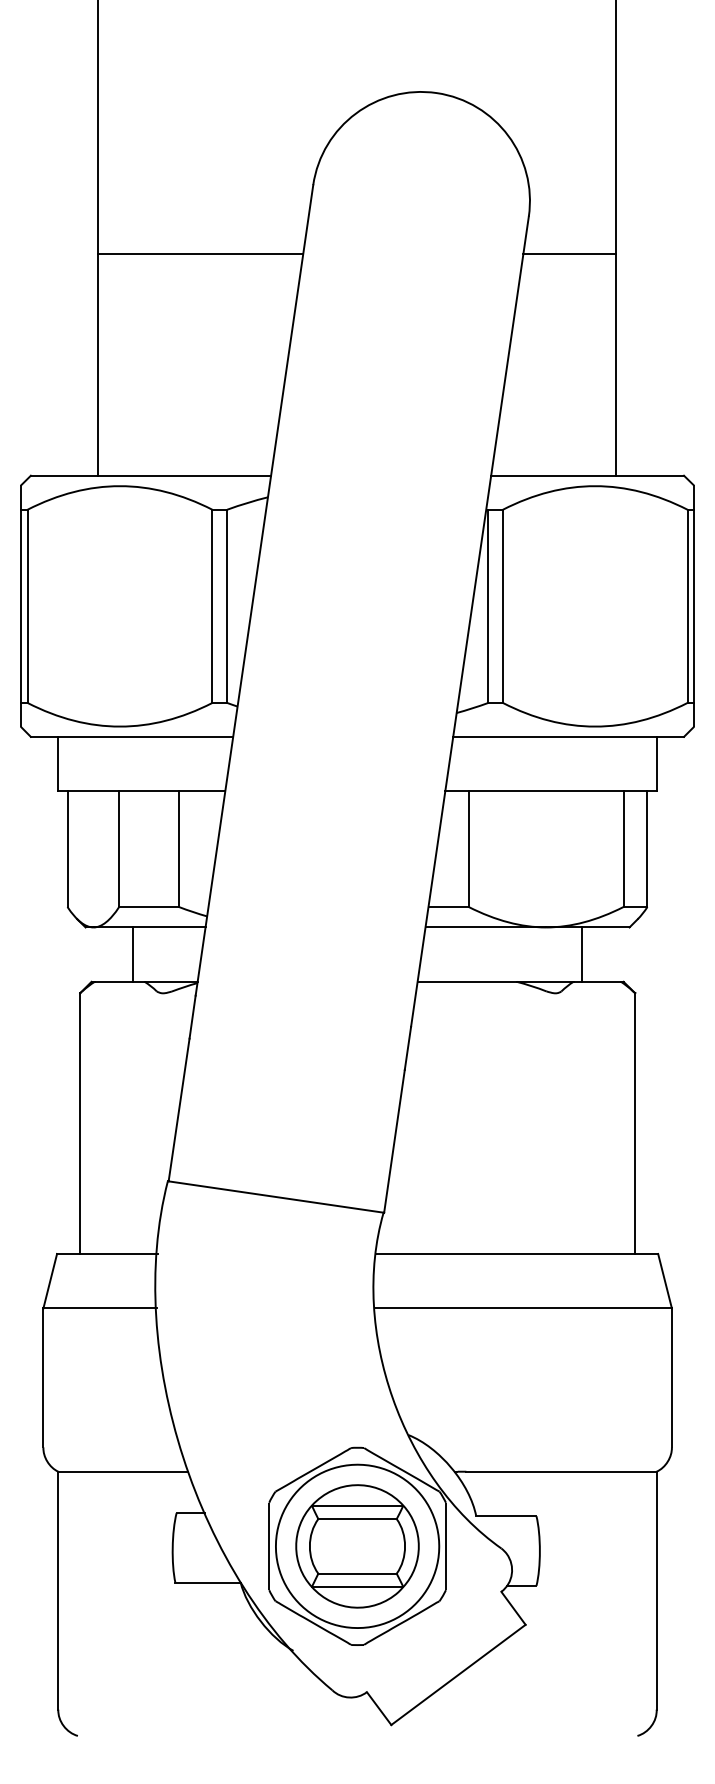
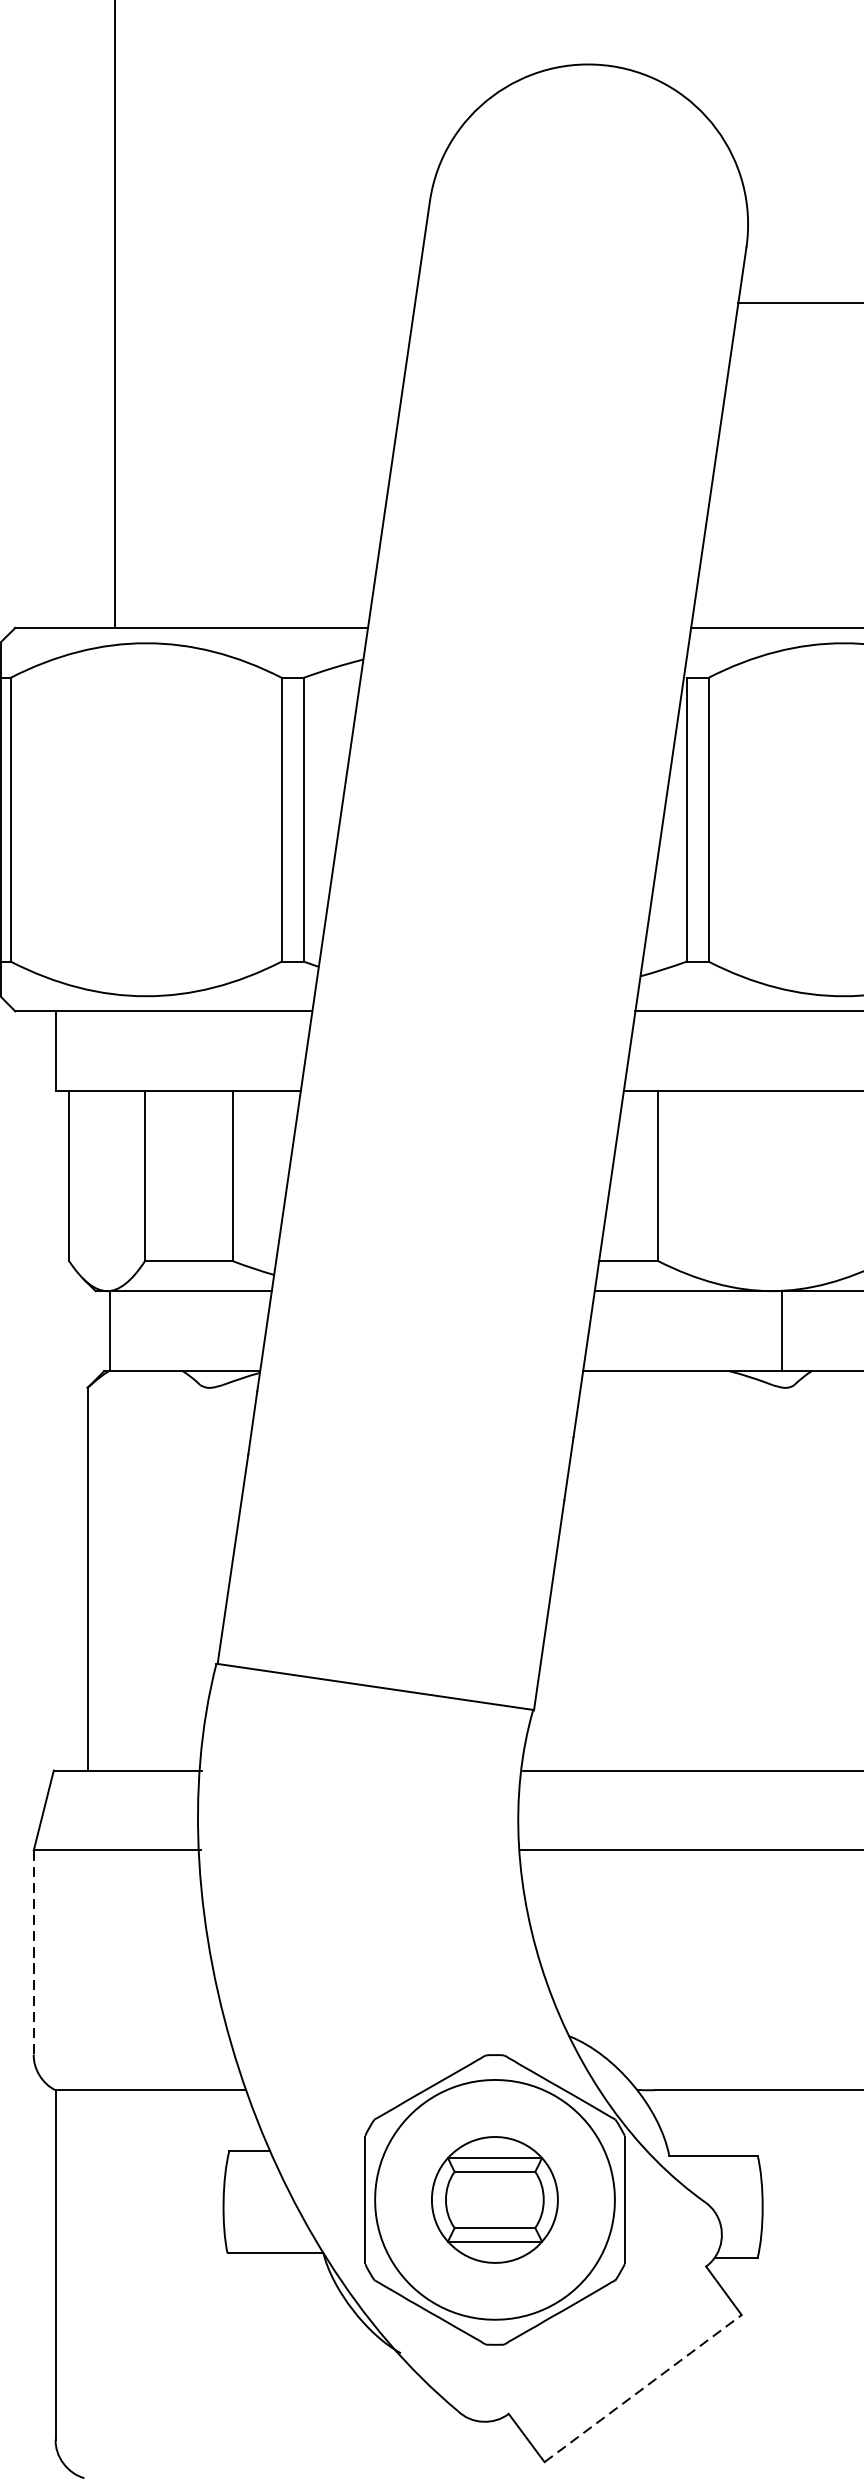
line: (200, 254) -> (264, 303), removed
line: (133, 954) -> (110, 1330), moved
line: (582, 954) -> (782, 1330), moved
line: (43, 1377) -> (33, 1951), solid -> dashed
part: (357, 1546) -> (494, 2200), size x0.7
line: (458, 1674) -> (643, 2387), solid -> dashed

